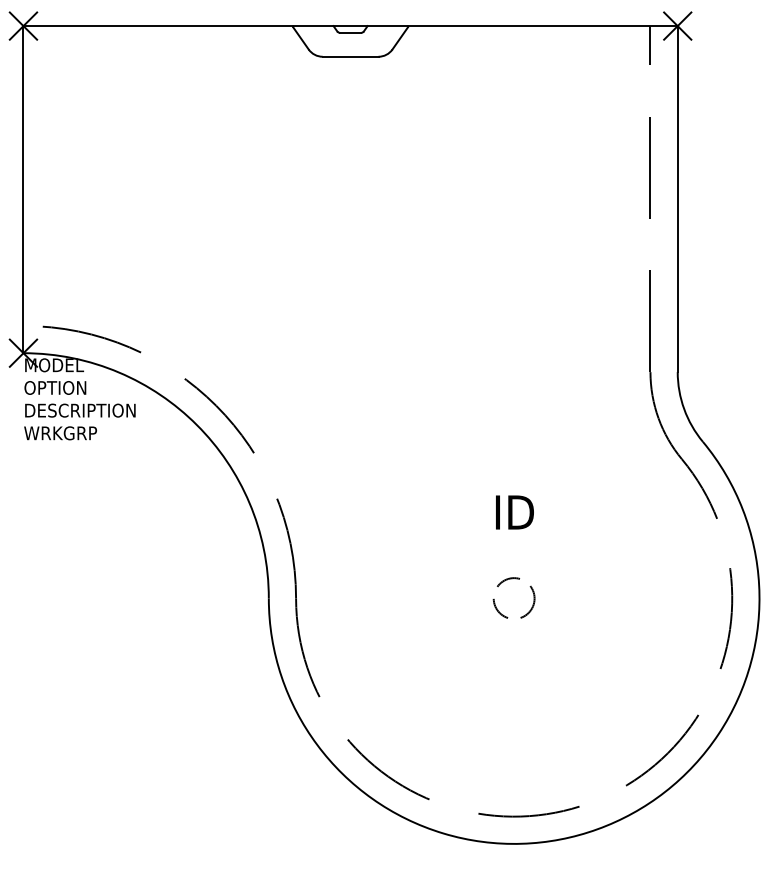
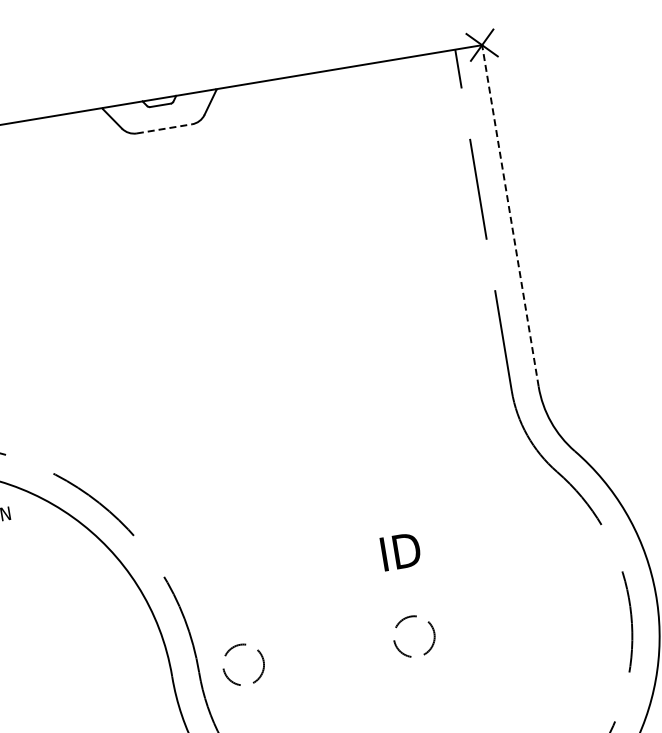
line: (350, 56) -> (164, 128), solid -> dashed
line: (677, 198) -> (510, 215), solid -> dashed
circle: (340, 597) -> (242, 664), added

